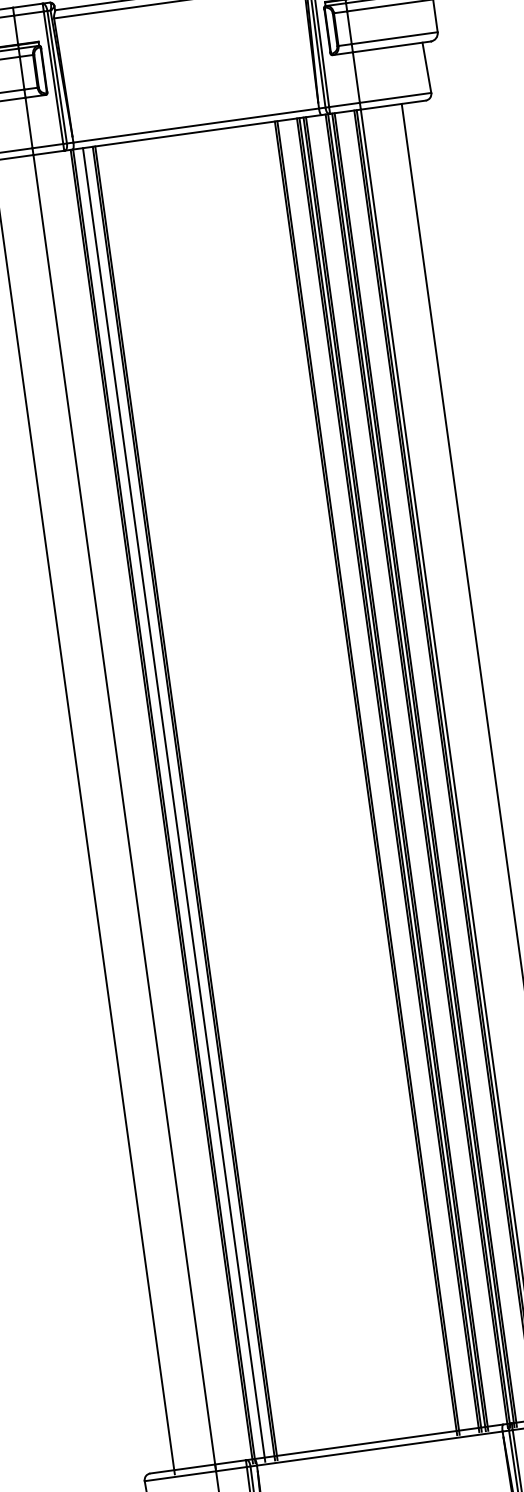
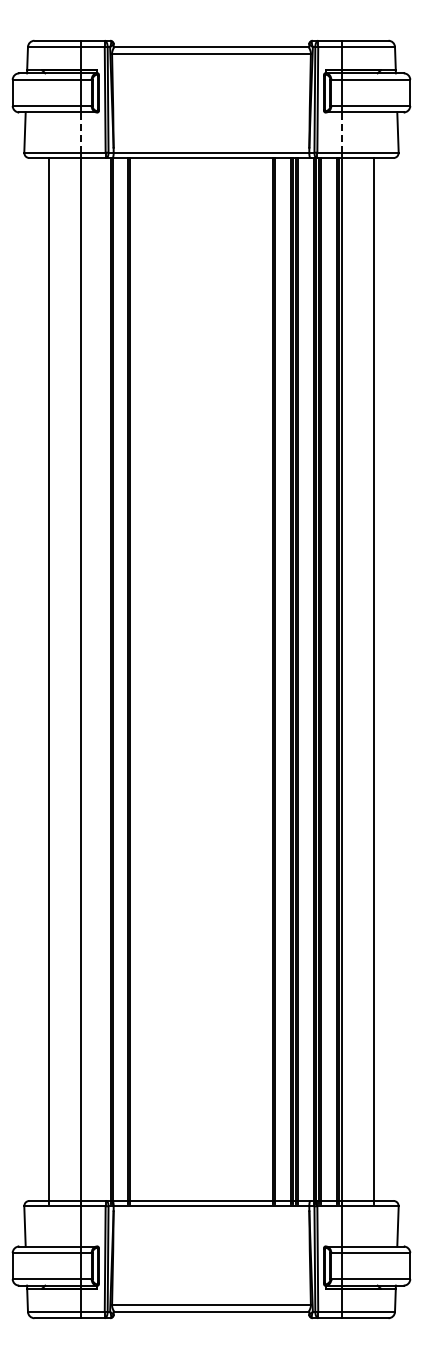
line: (355, 77) -> (341, 132), solid -> dashed
line: (29, 122) -> (81, 132), solid -> dashed
line: (174, 805) -> (120, 681), removed

